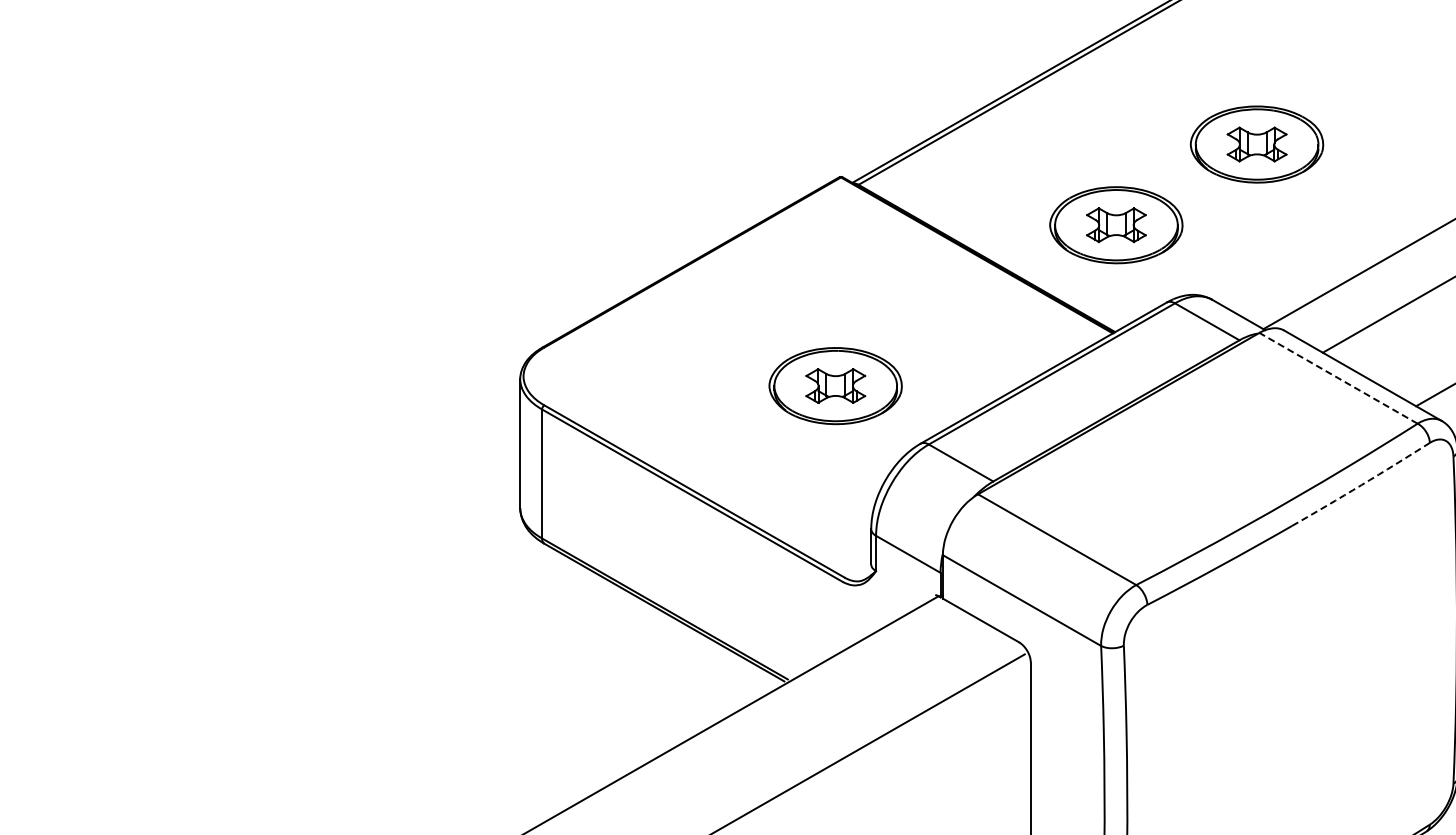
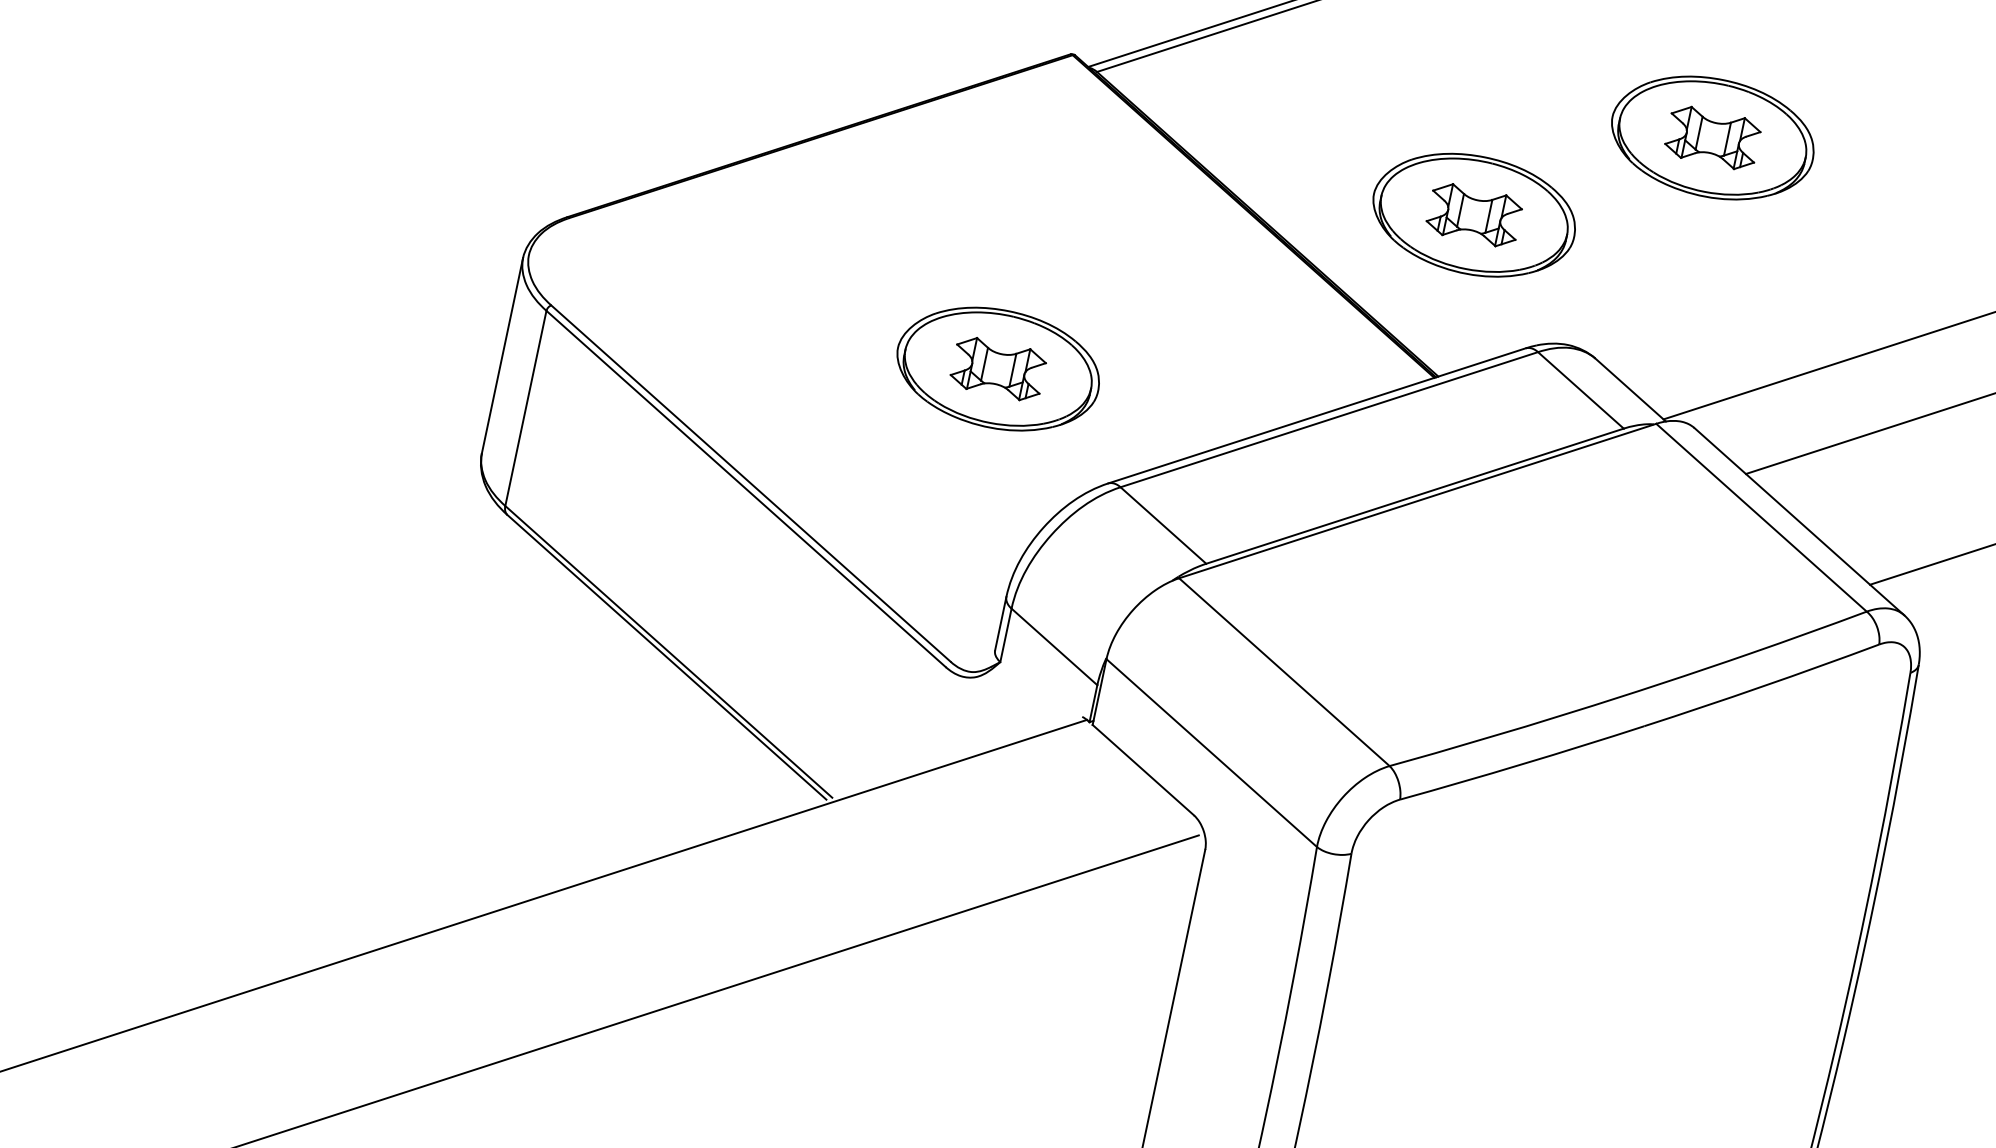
line: (1338, 378) -> (1761, 517), dashed -> solid
arc: (1361, 485) -> (1762, 687), dashed -> solid

